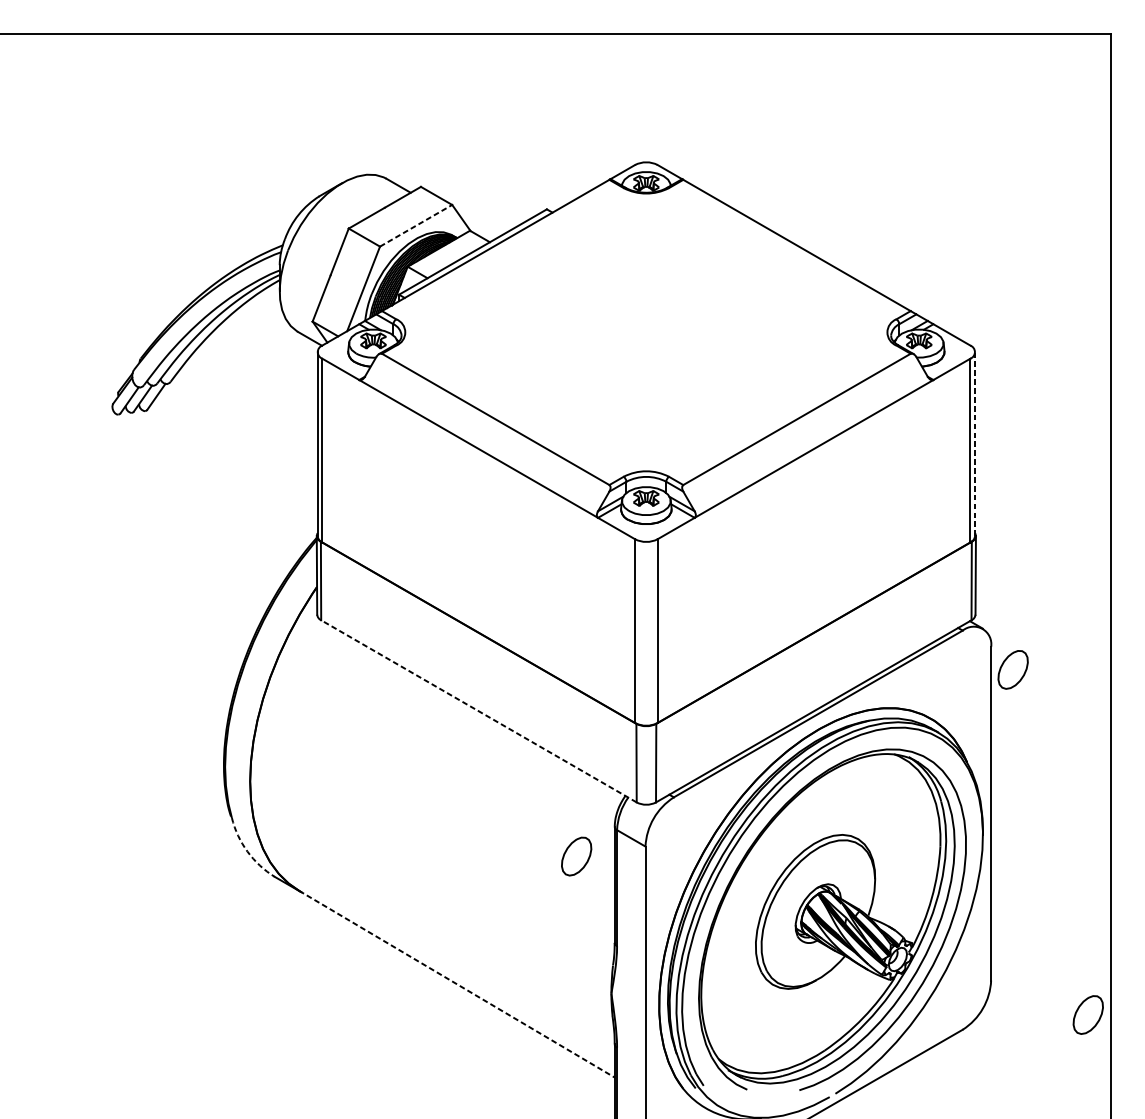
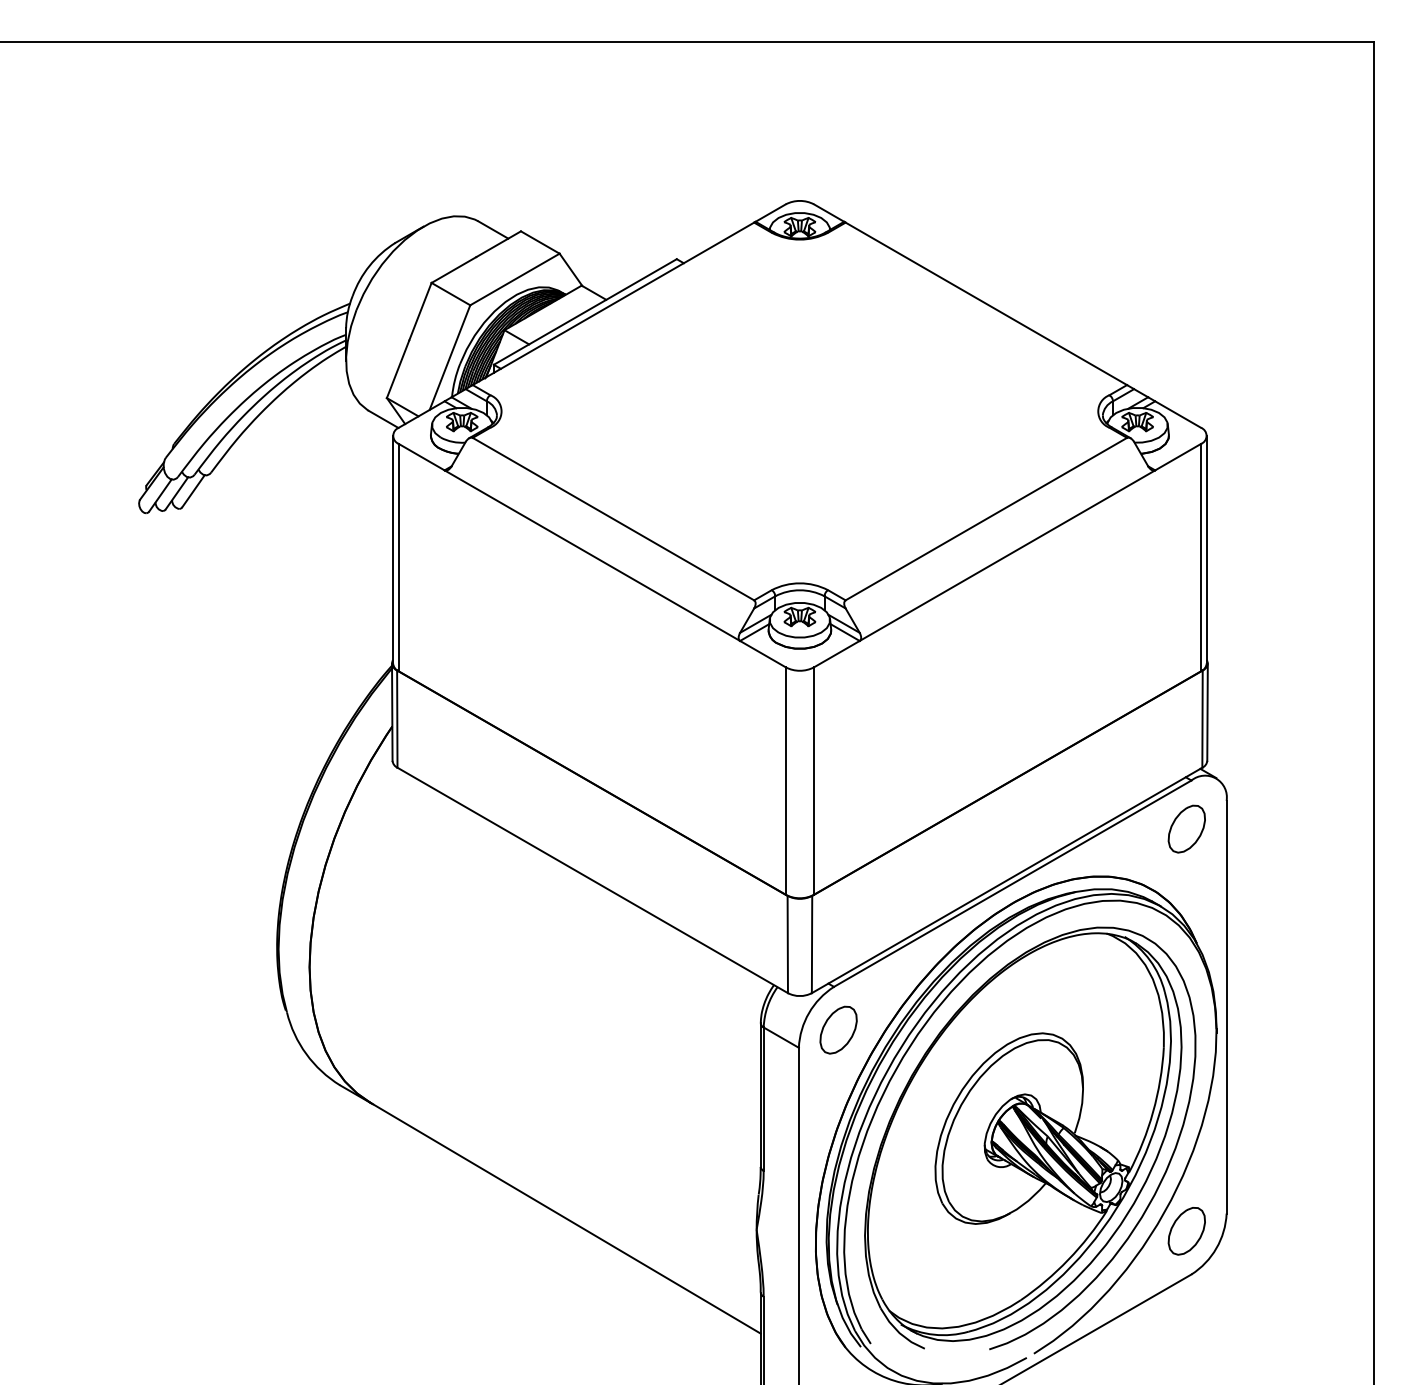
line: (415, 225) -> (514, 279), dashed -> solid
line: (974, 443) -> (1206, 549), dashed -> solid
part: (1012, 669) -> (1186, 828), moved
line: (478, 711) -> (592, 880), dashed -> solid
arc: (247, 851) -> (306, 1054), dashed -> solid
part: (576, 856) -> (838, 1029), moved
line: (456, 984) -> (565, 1218), dashed -> solid
part: (1088, 1015) -> (1186, 1231), moved

